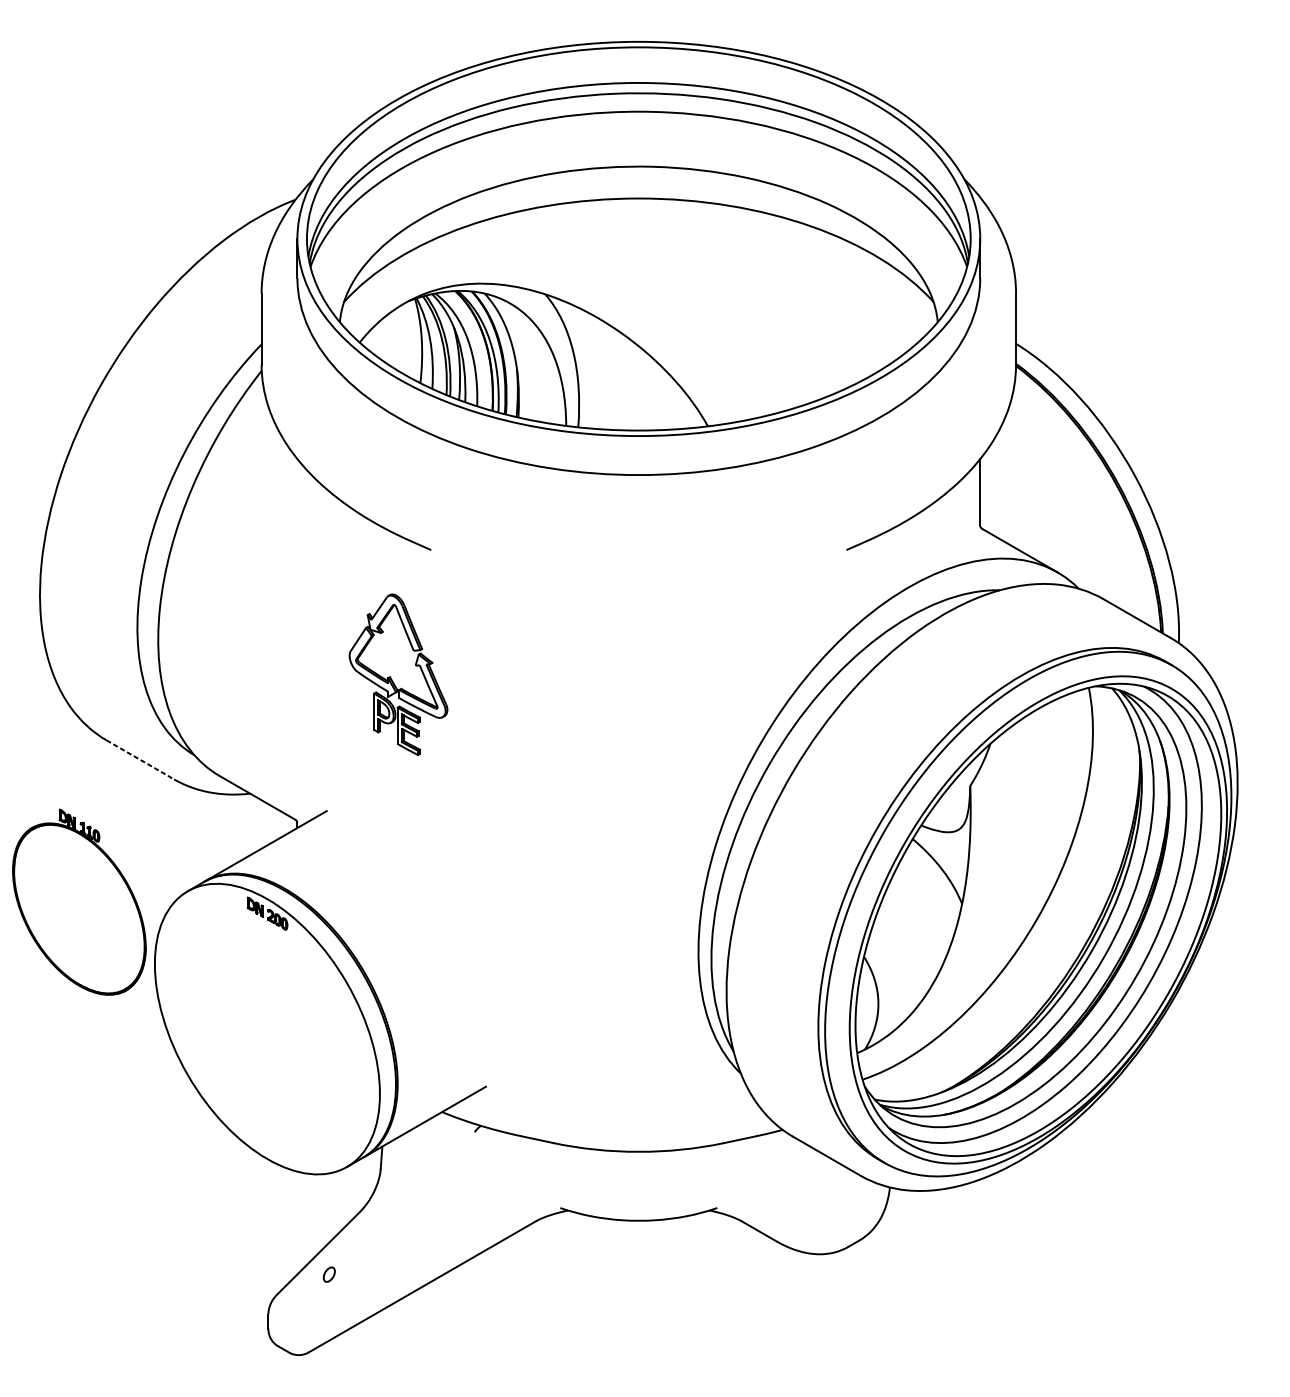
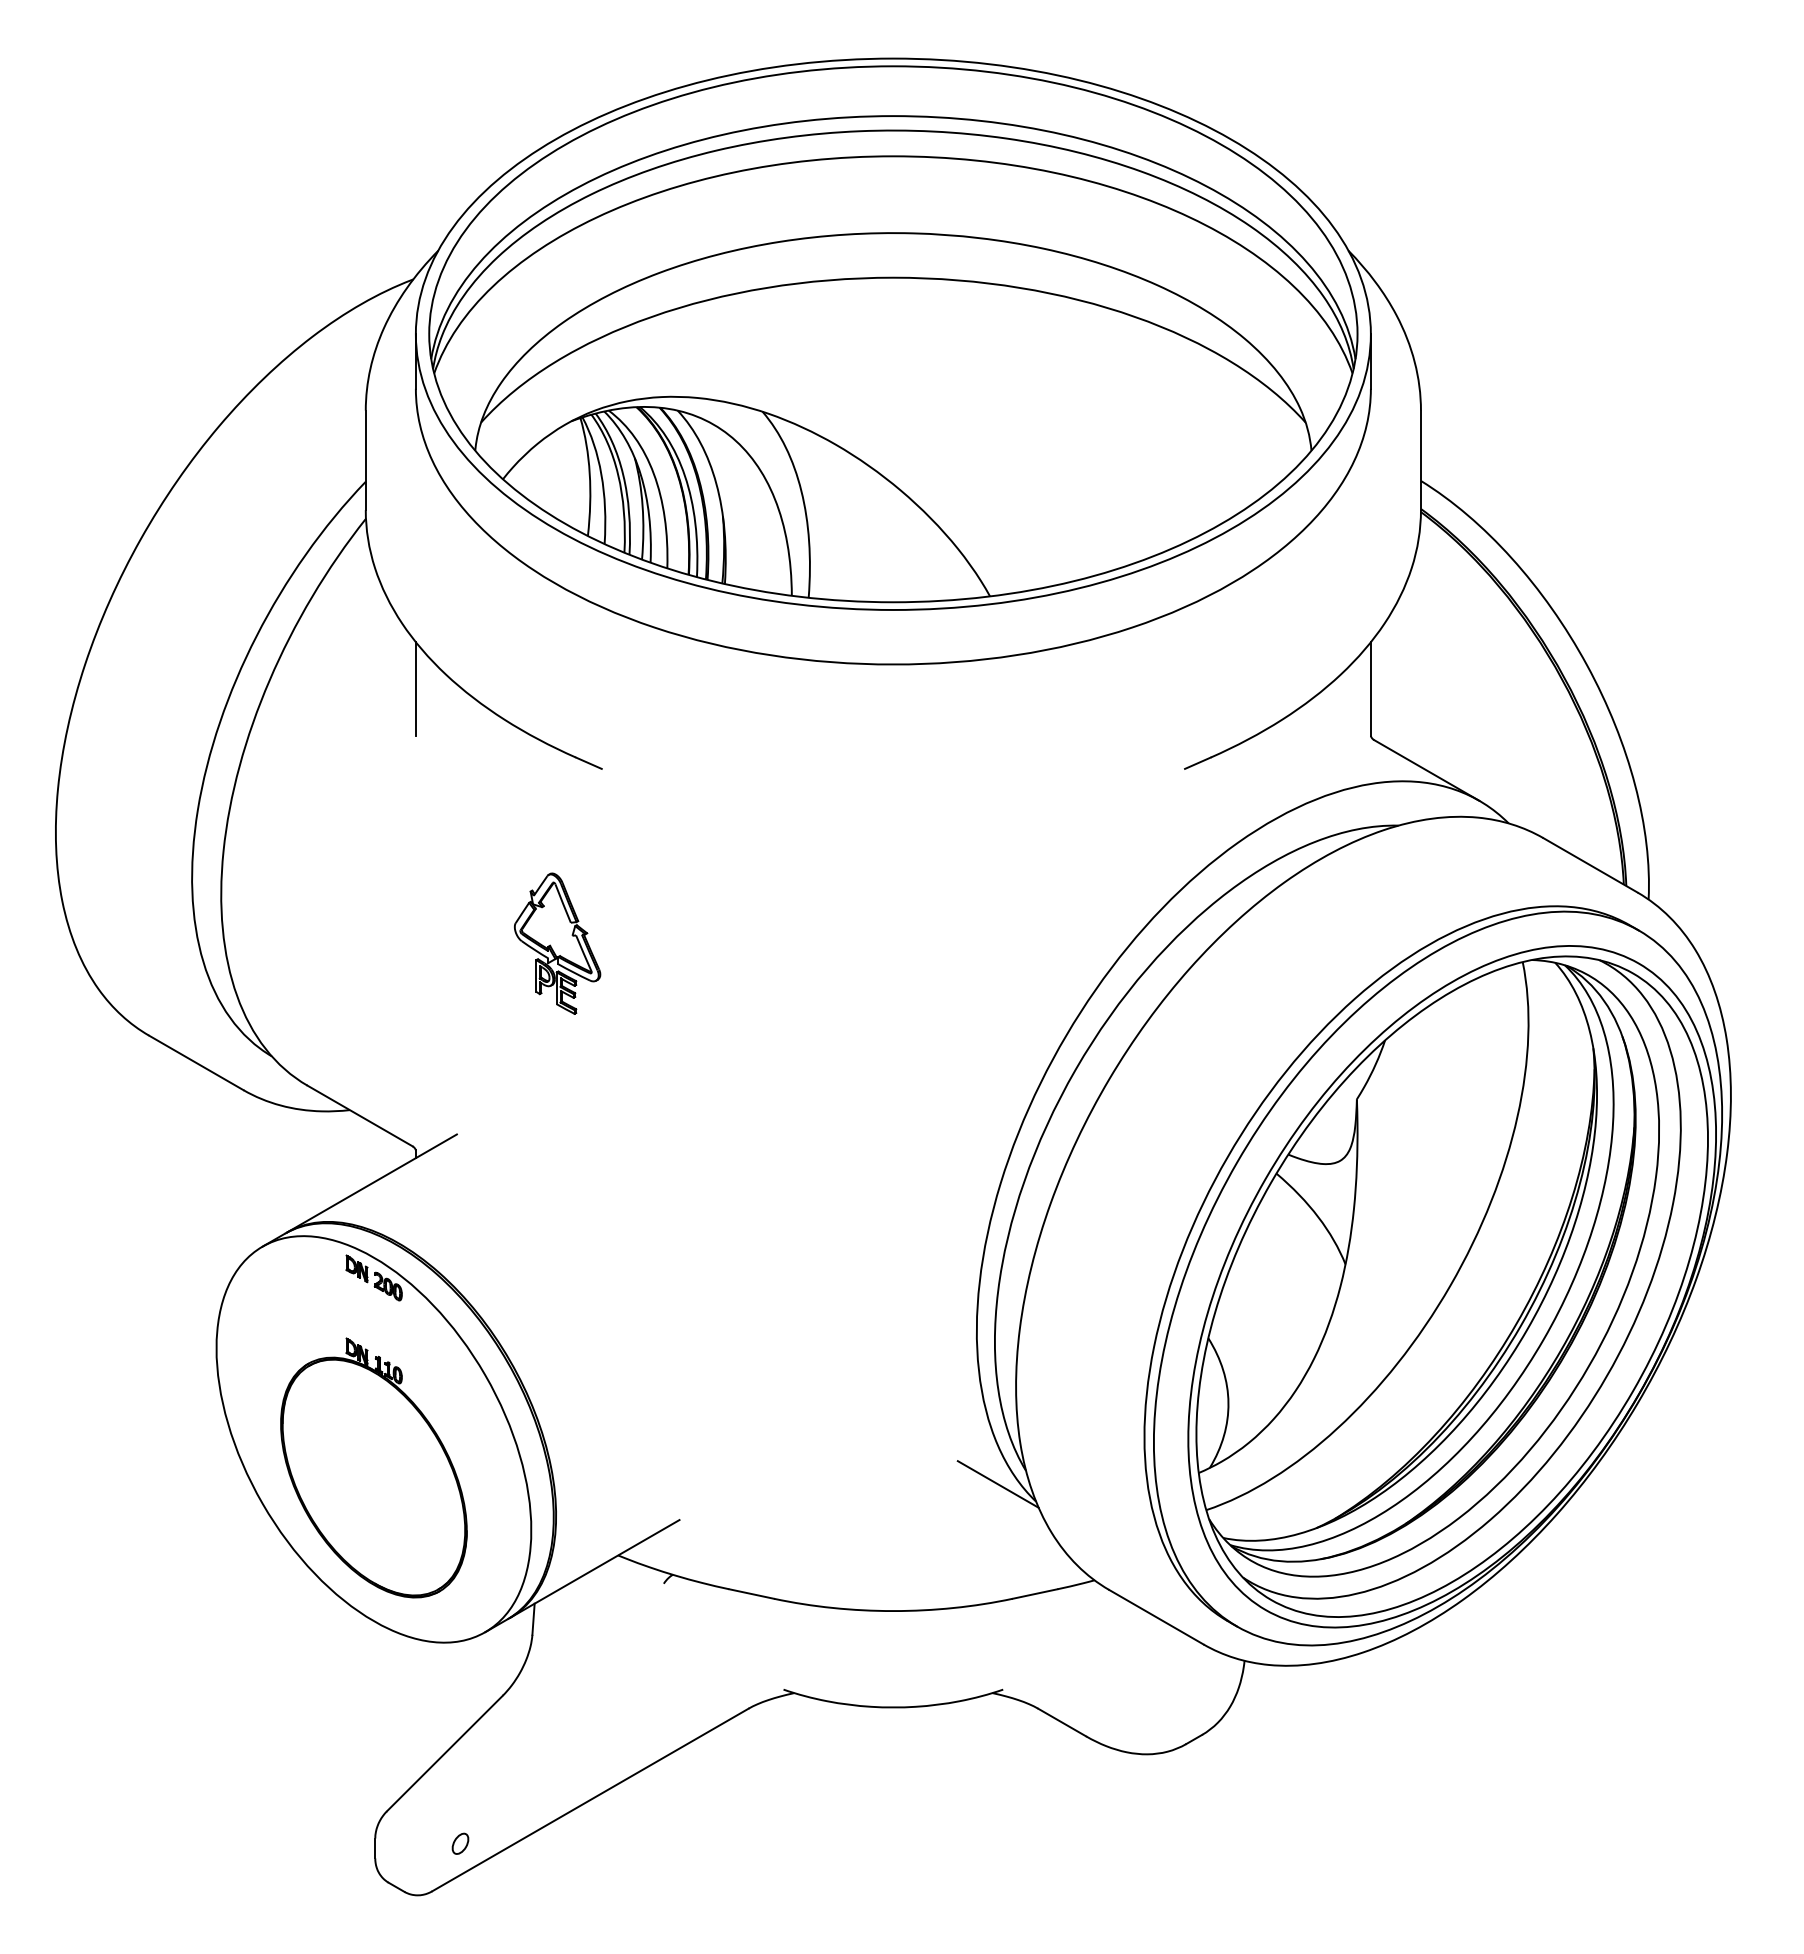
line: (297, 492) -> (415, 689), added
part: (398, 674) -> (557, 943), size x0.62
line: (140, 759) -> (196, 1062), dashed -> solid
part: (79, 901) -> (373, 1467), moved
line: (713, 1061) -> (997, 1484), added
part: (329, 1274) -> (460, 1843), moved

